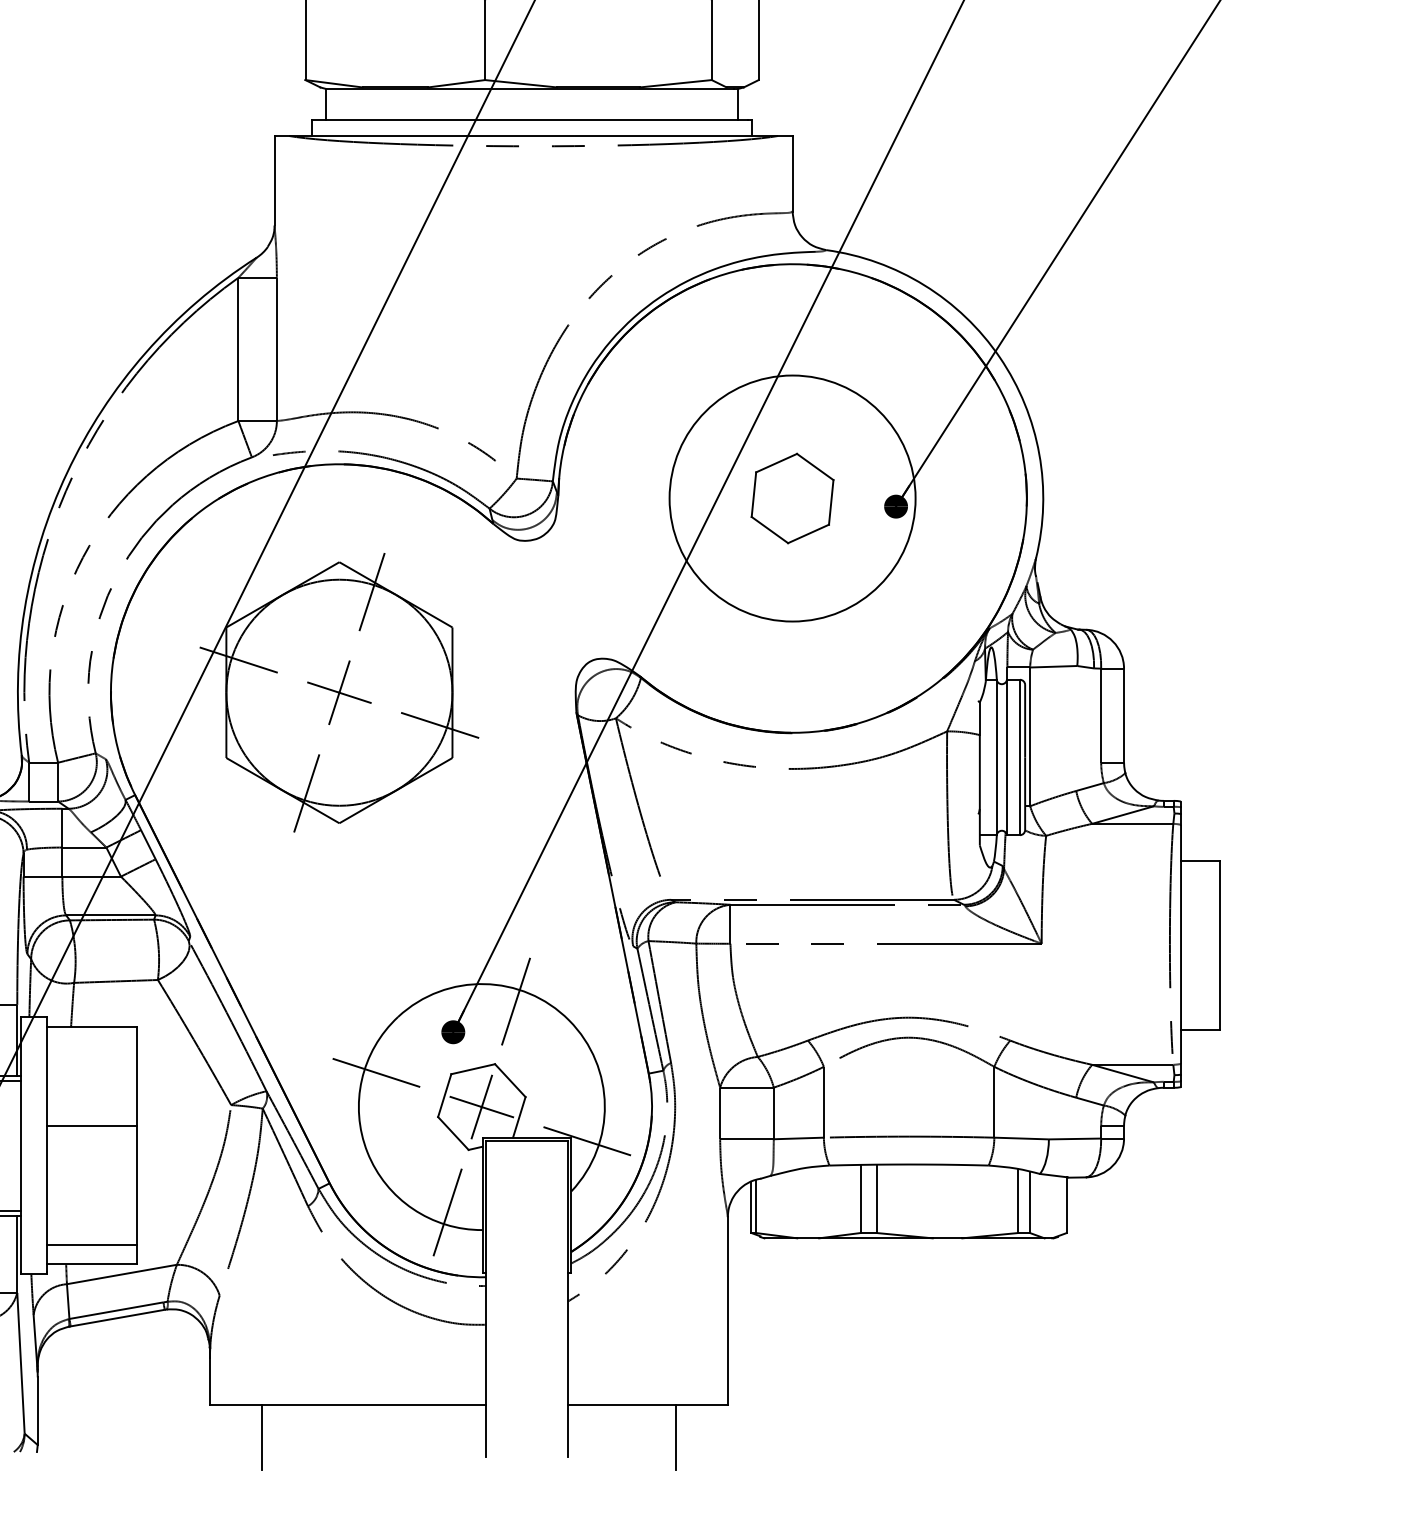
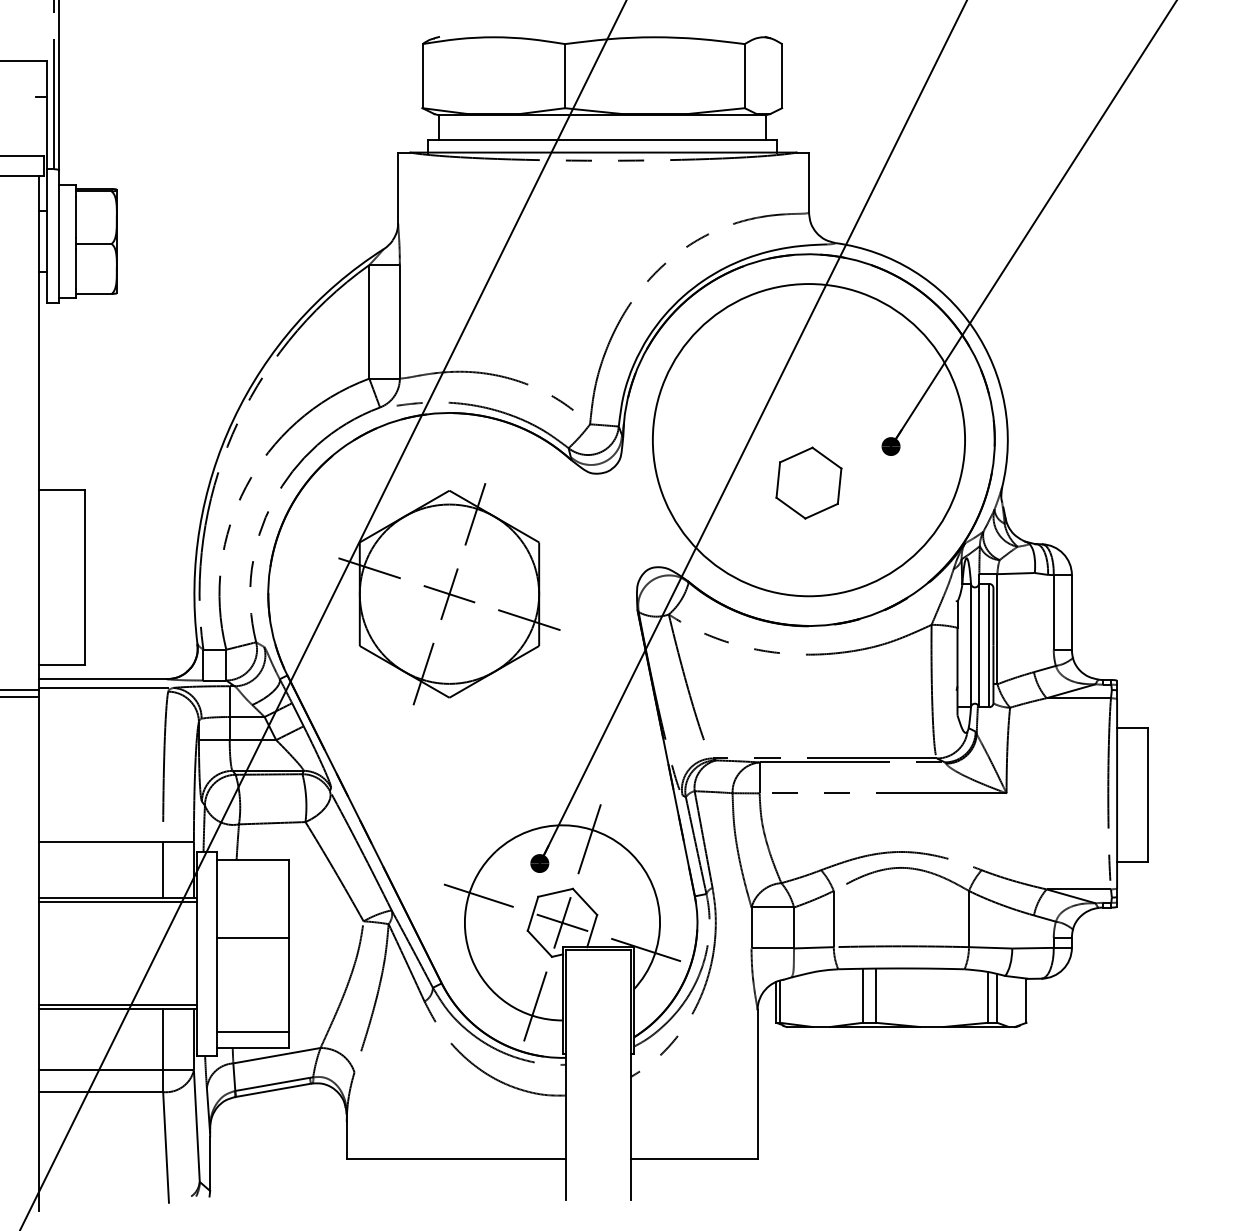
circle: (792, 497) -> (808, 439), size x1.6
part: (792, 497) -> (808, 482), moved
line: (261, 1436) -> (387, 1184), removed
line: (676, 1436) -> (716, 1184), removed

